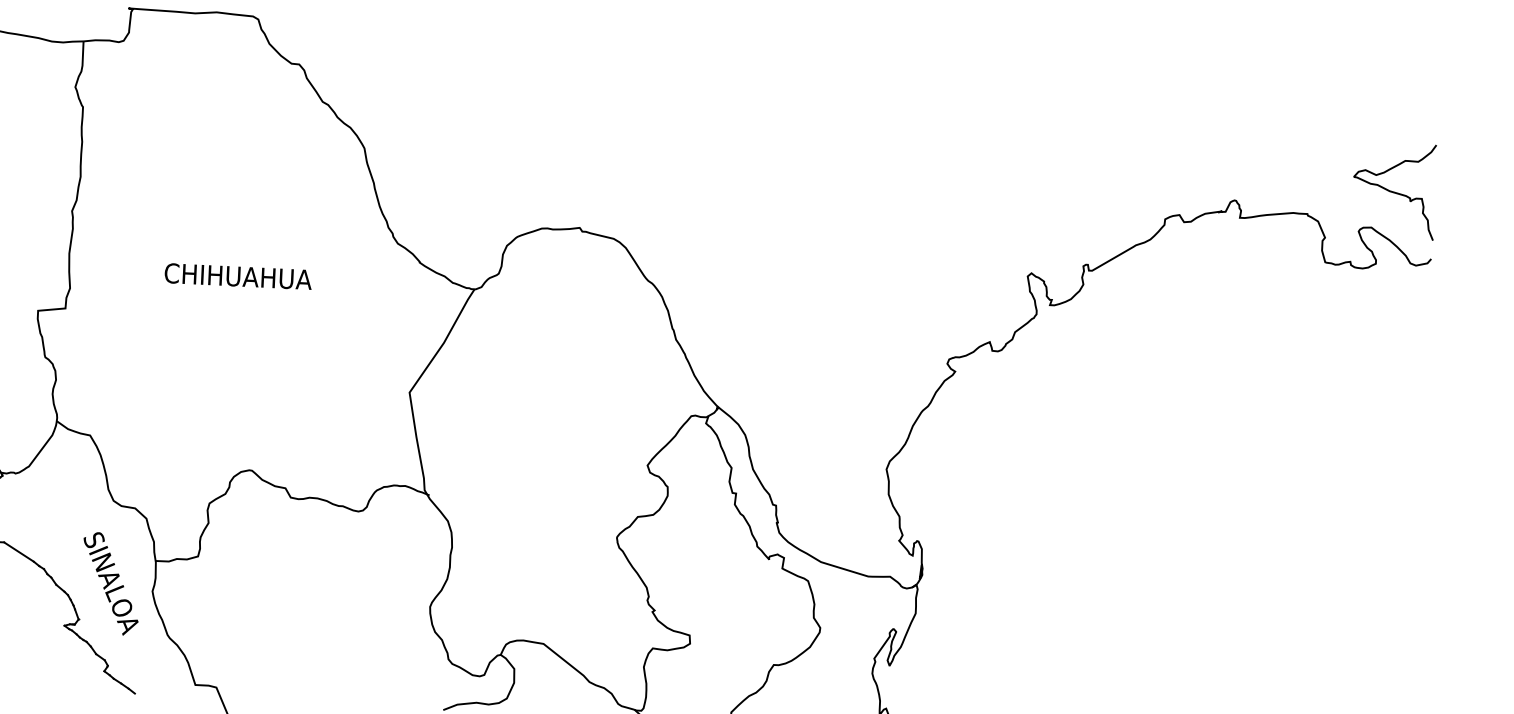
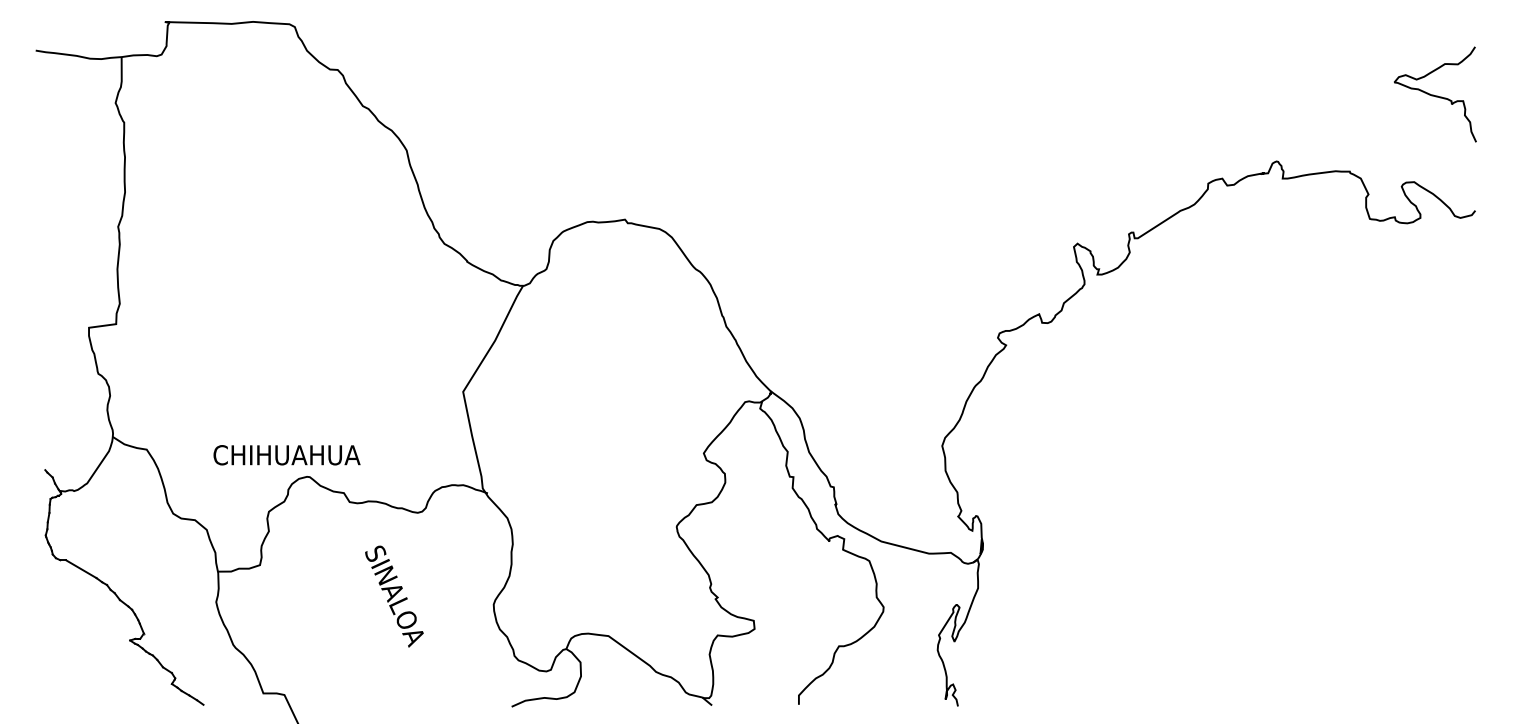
curve: (1394, 191) -> (1435, 95), moved
text: (237, 276) -> (286, 455), moved
text: (111, 583) -> (394, 596), moved

